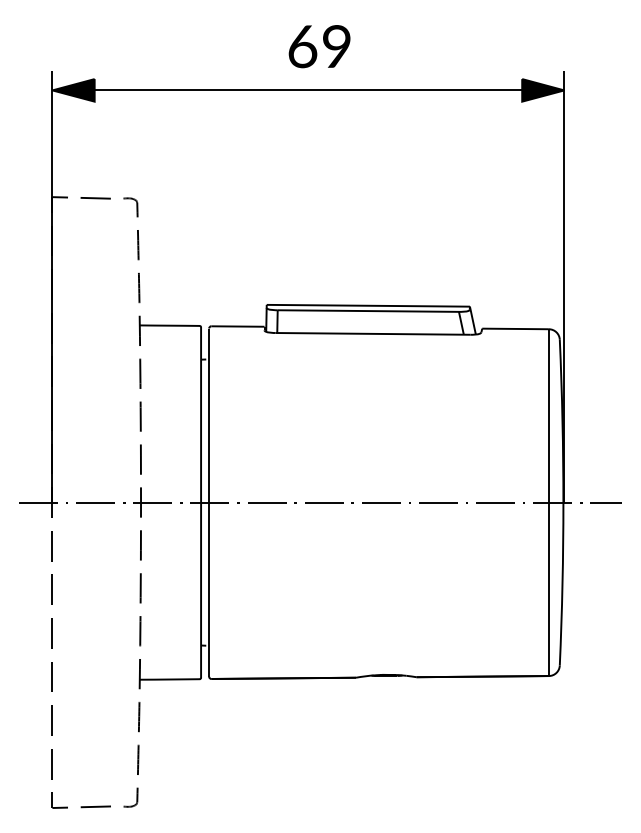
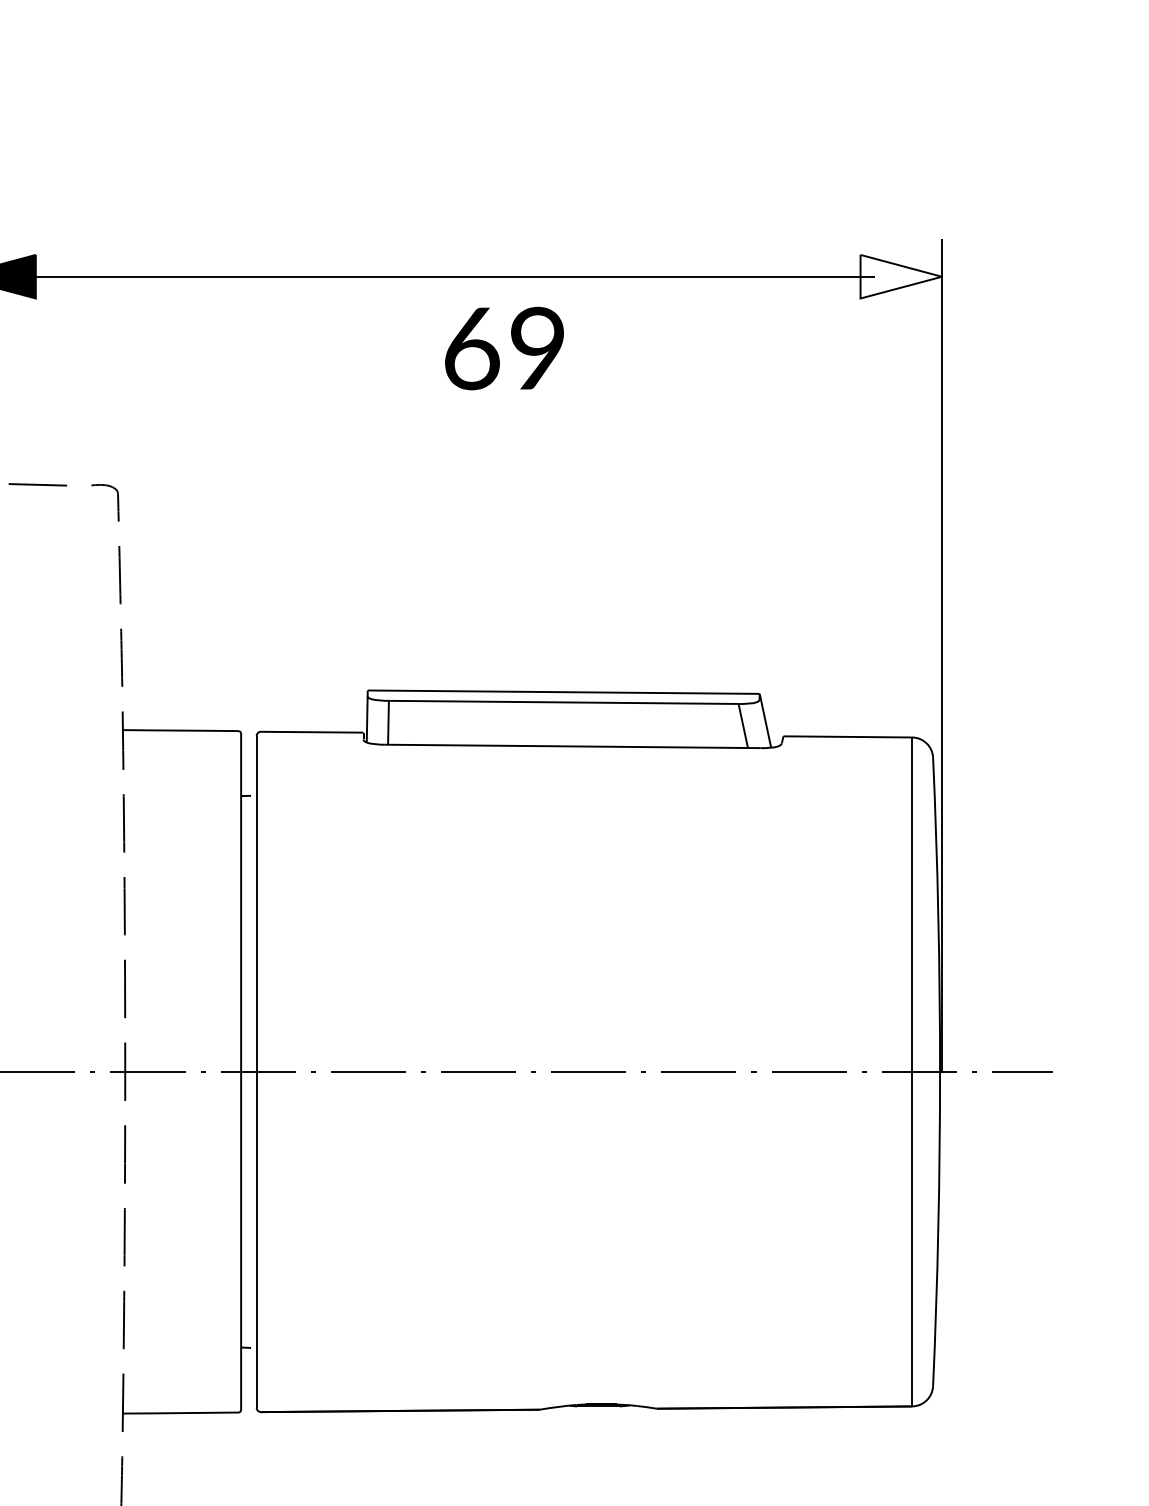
text: (319, 46) -> (504, 348), moved
fill: (543, 90) -> (901, 276), removed

